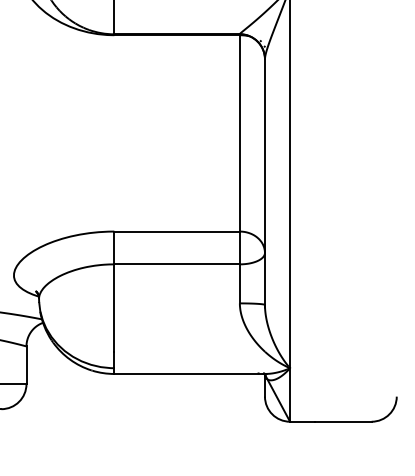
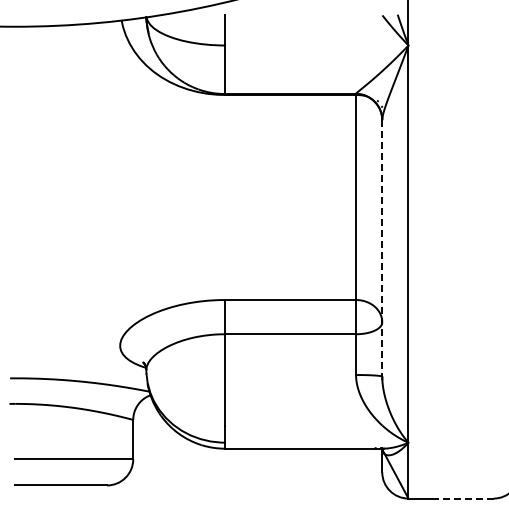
line: (265, 182) -> (382, 248), solid -> dashed
line: (342, 421) -> (463, 498), solid -> dashed

